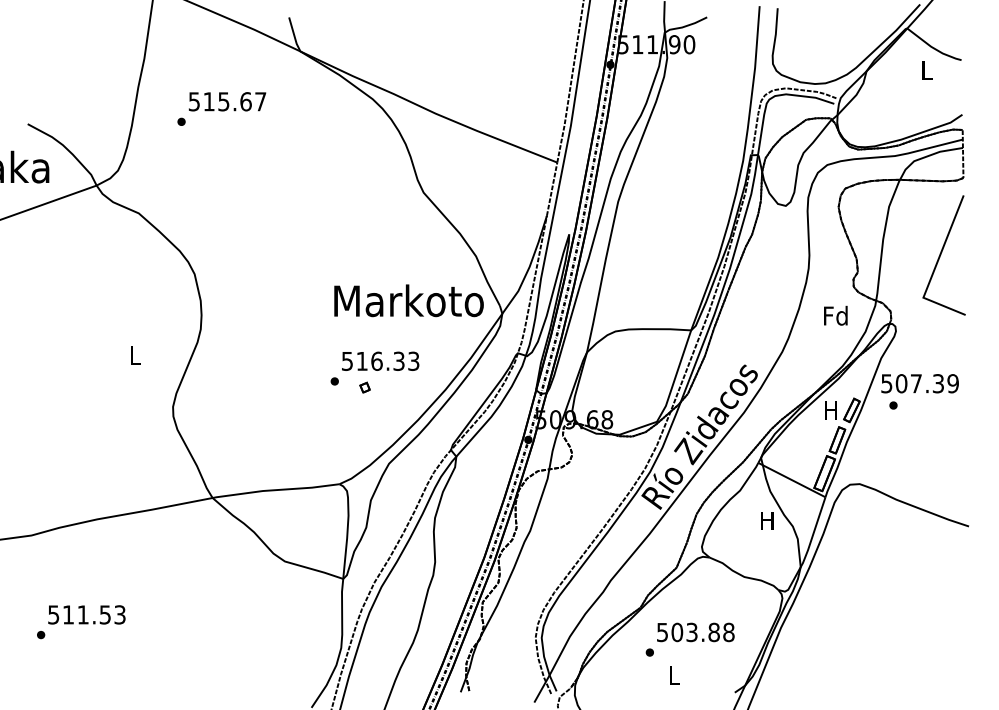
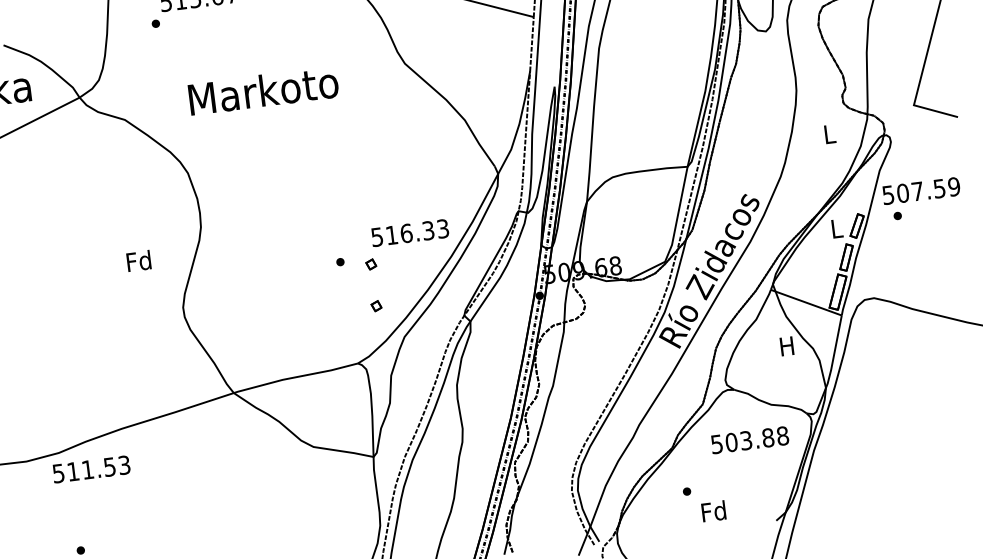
text: (408, 300) -> (263, 90), moved
text: (835, 315) -> (828, 133), Fd -> L
text: (134, 355) -> (138, 261), L -> Fd
text: (380, 360) -> (409, 232), moved
text: (938, 383) -> (939, 188), 507.39 -> 507.59
text: (830, 410) -> (835, 228), H -> L
part: (364, 429) -> (375, 306), added
text: (86, 614) -> (91, 469), moved
text: (695, 632) -> (749, 440), moved
text: (673, 675) -> (713, 511), L -> Fd

